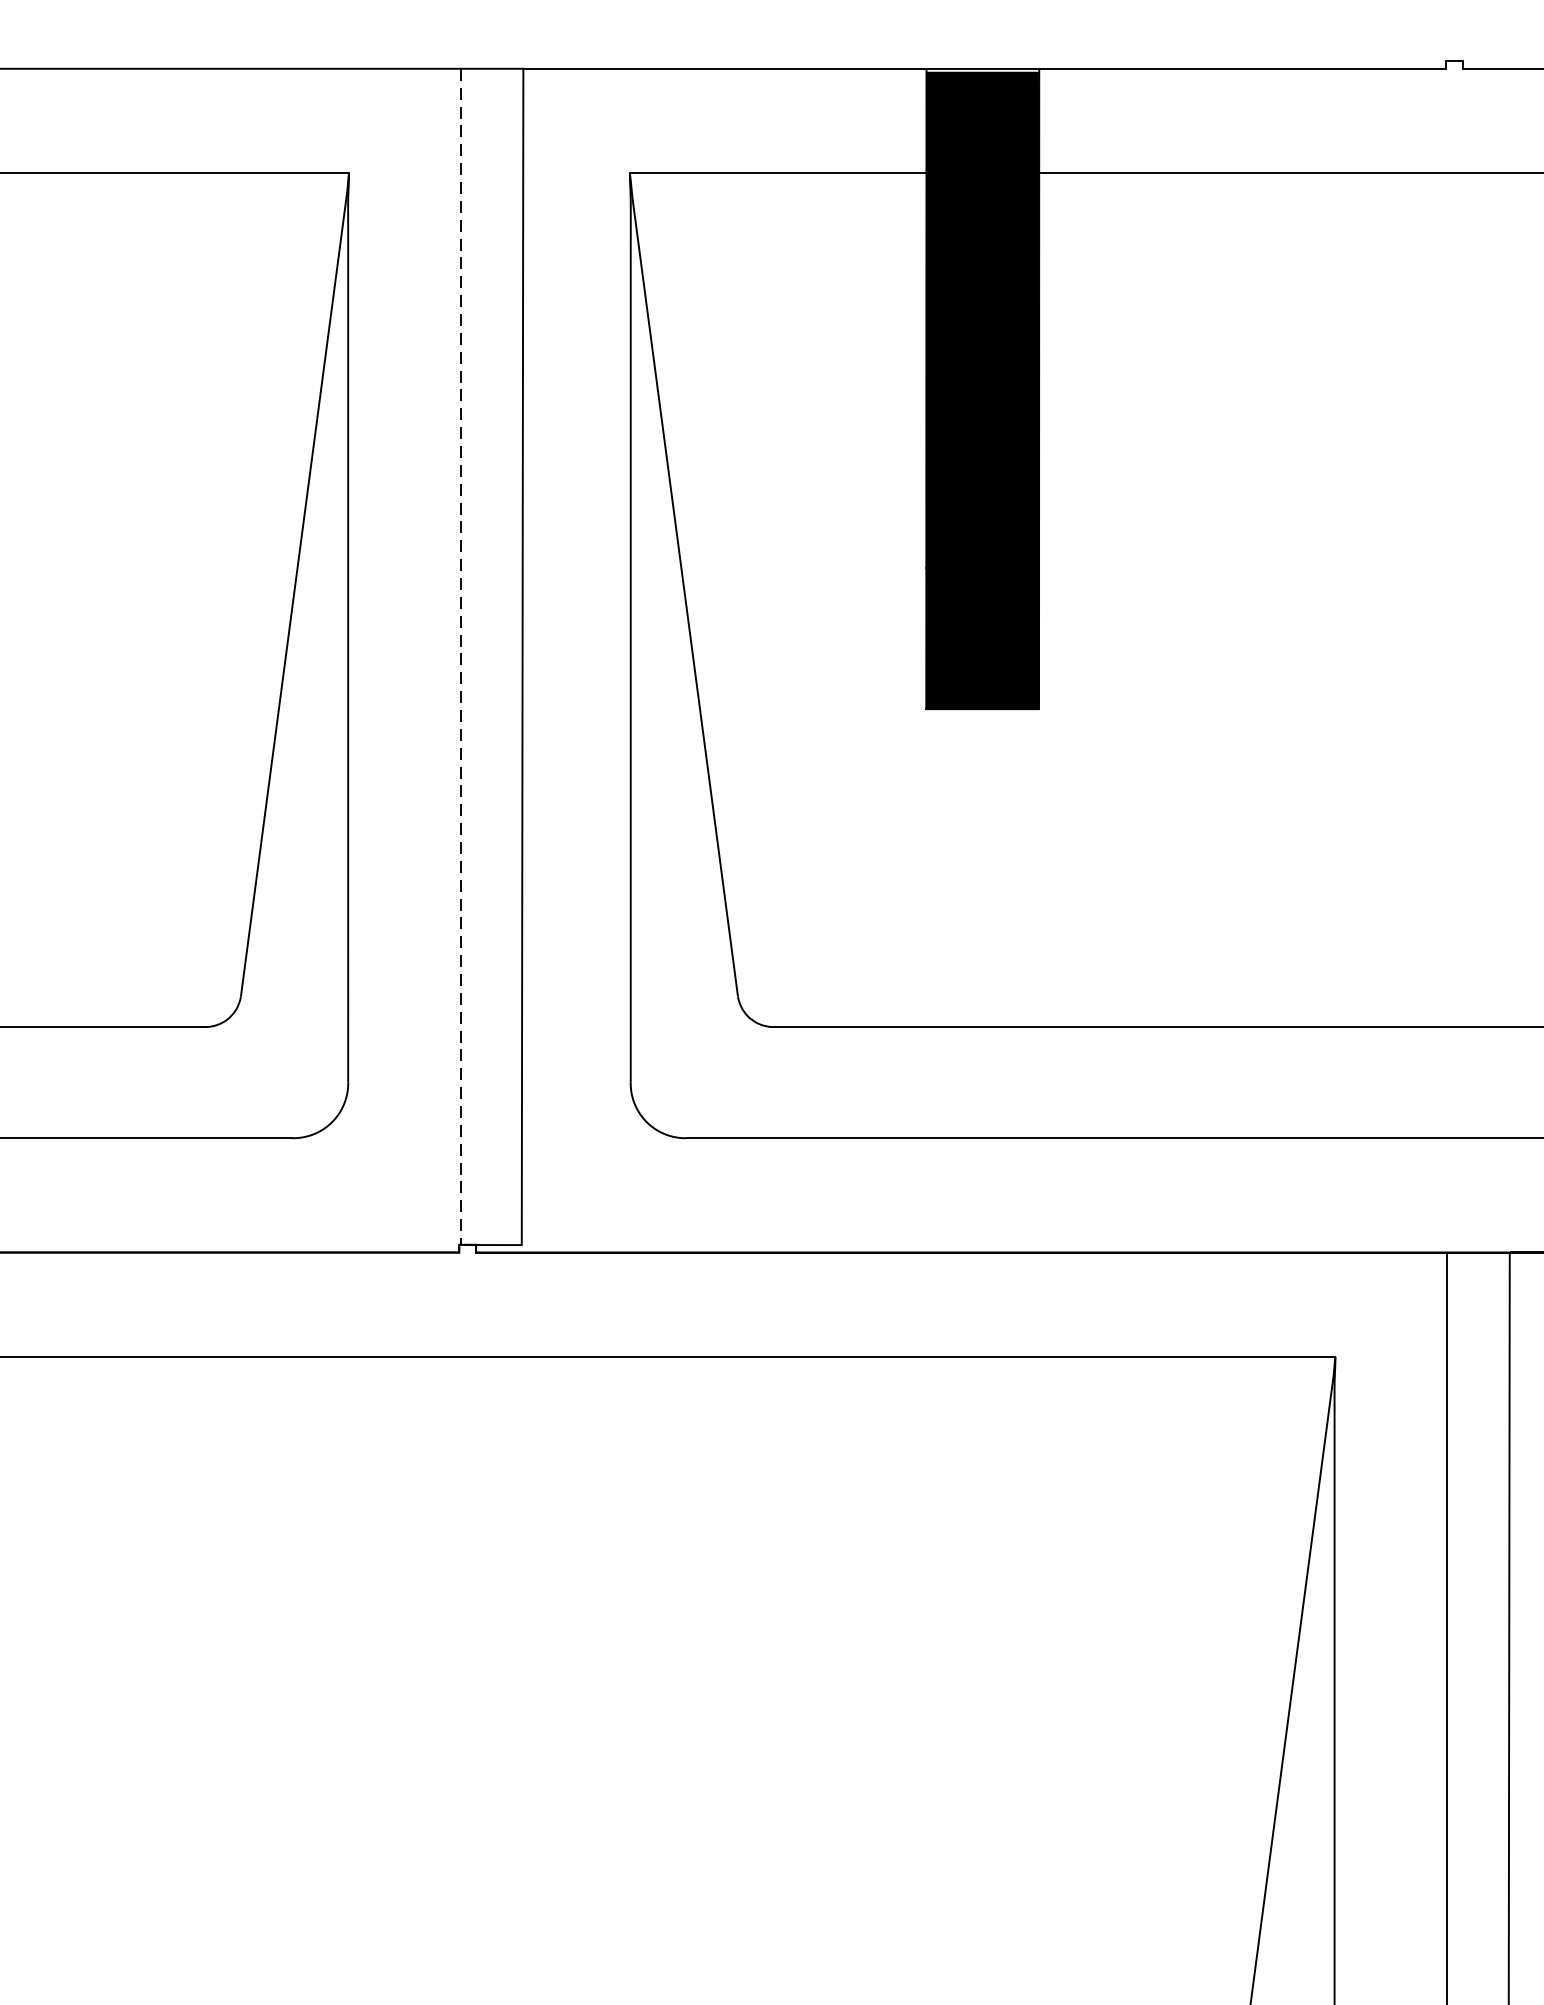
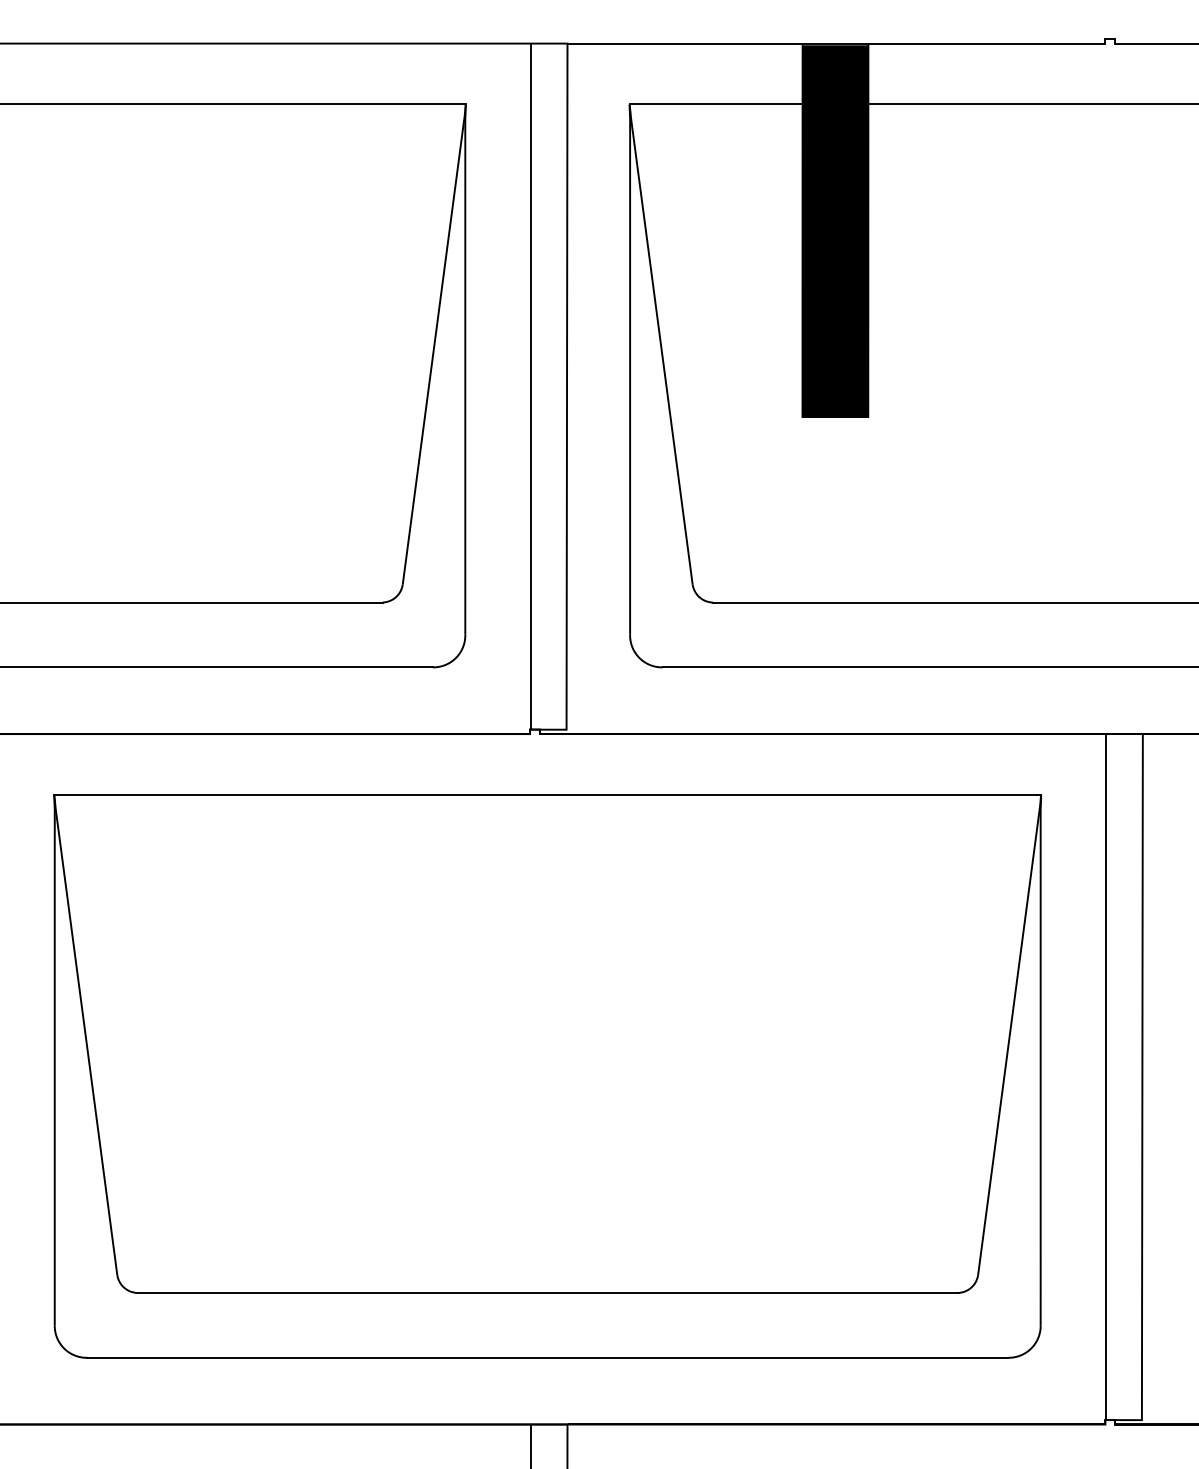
line: (459, 658) -> (530, 387), dashed -> solid

